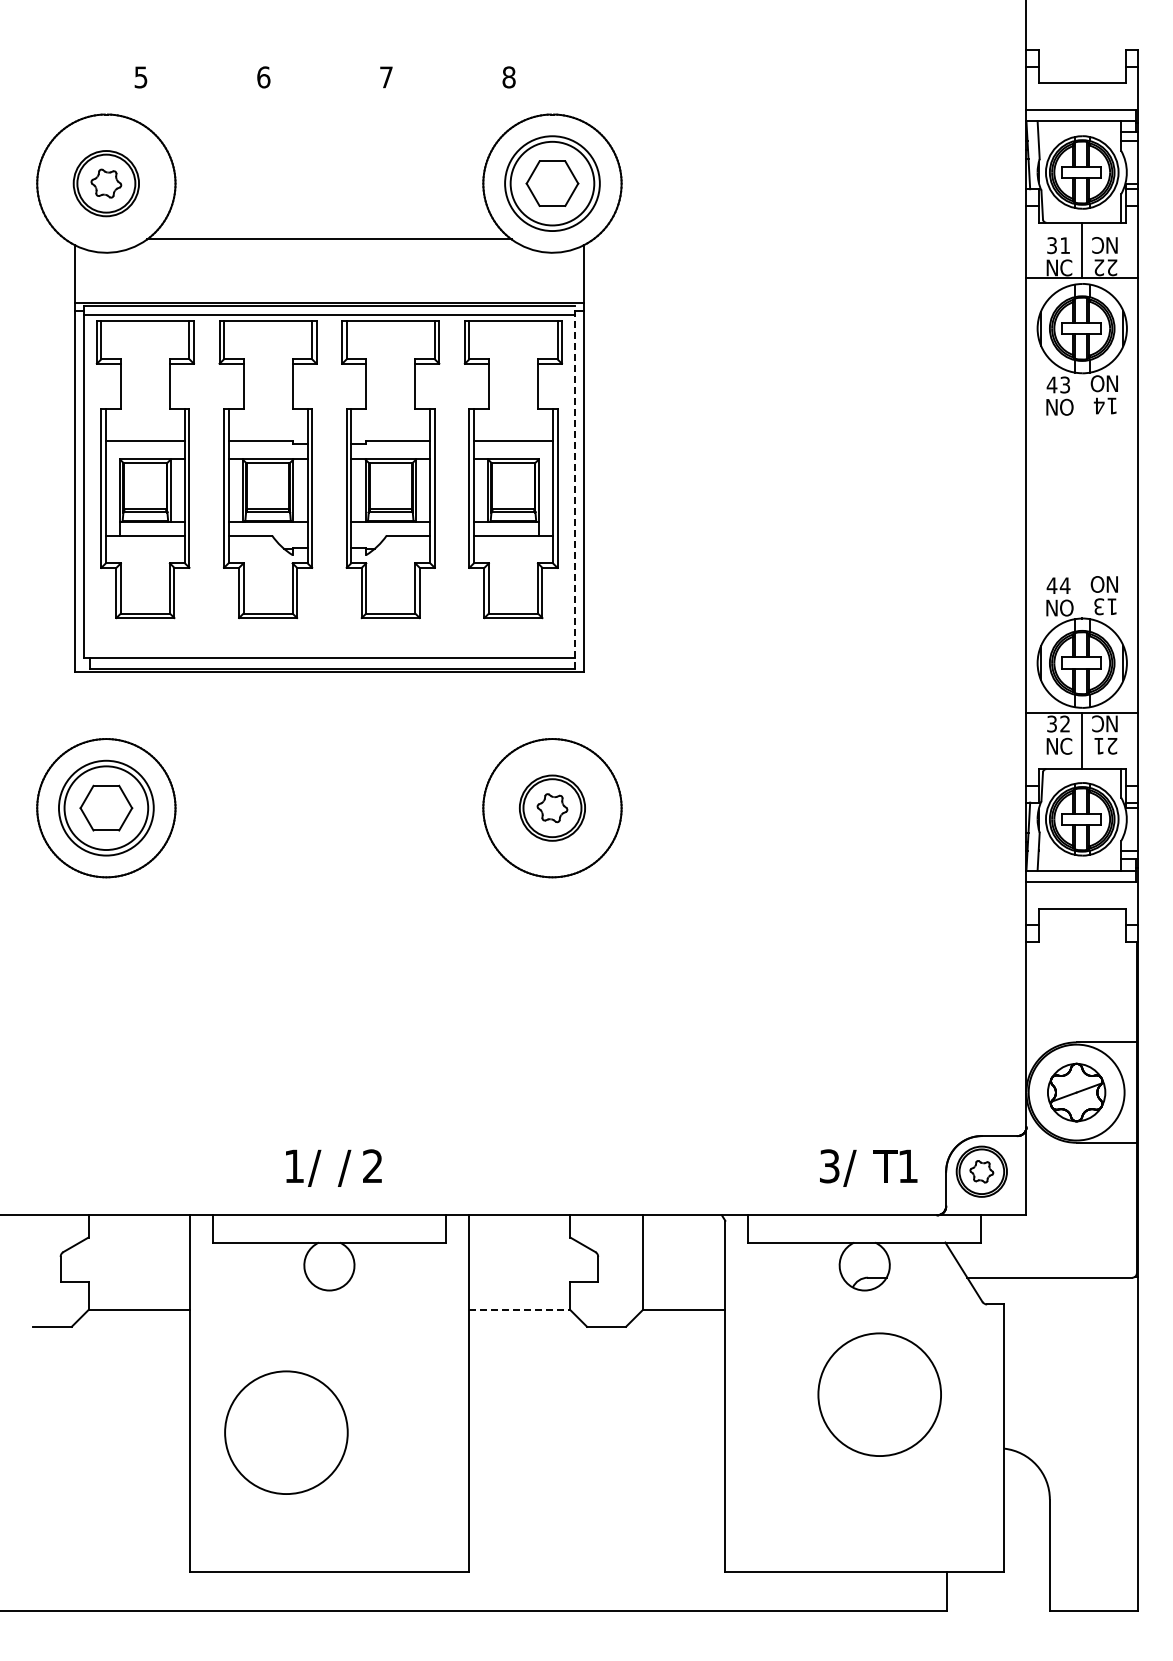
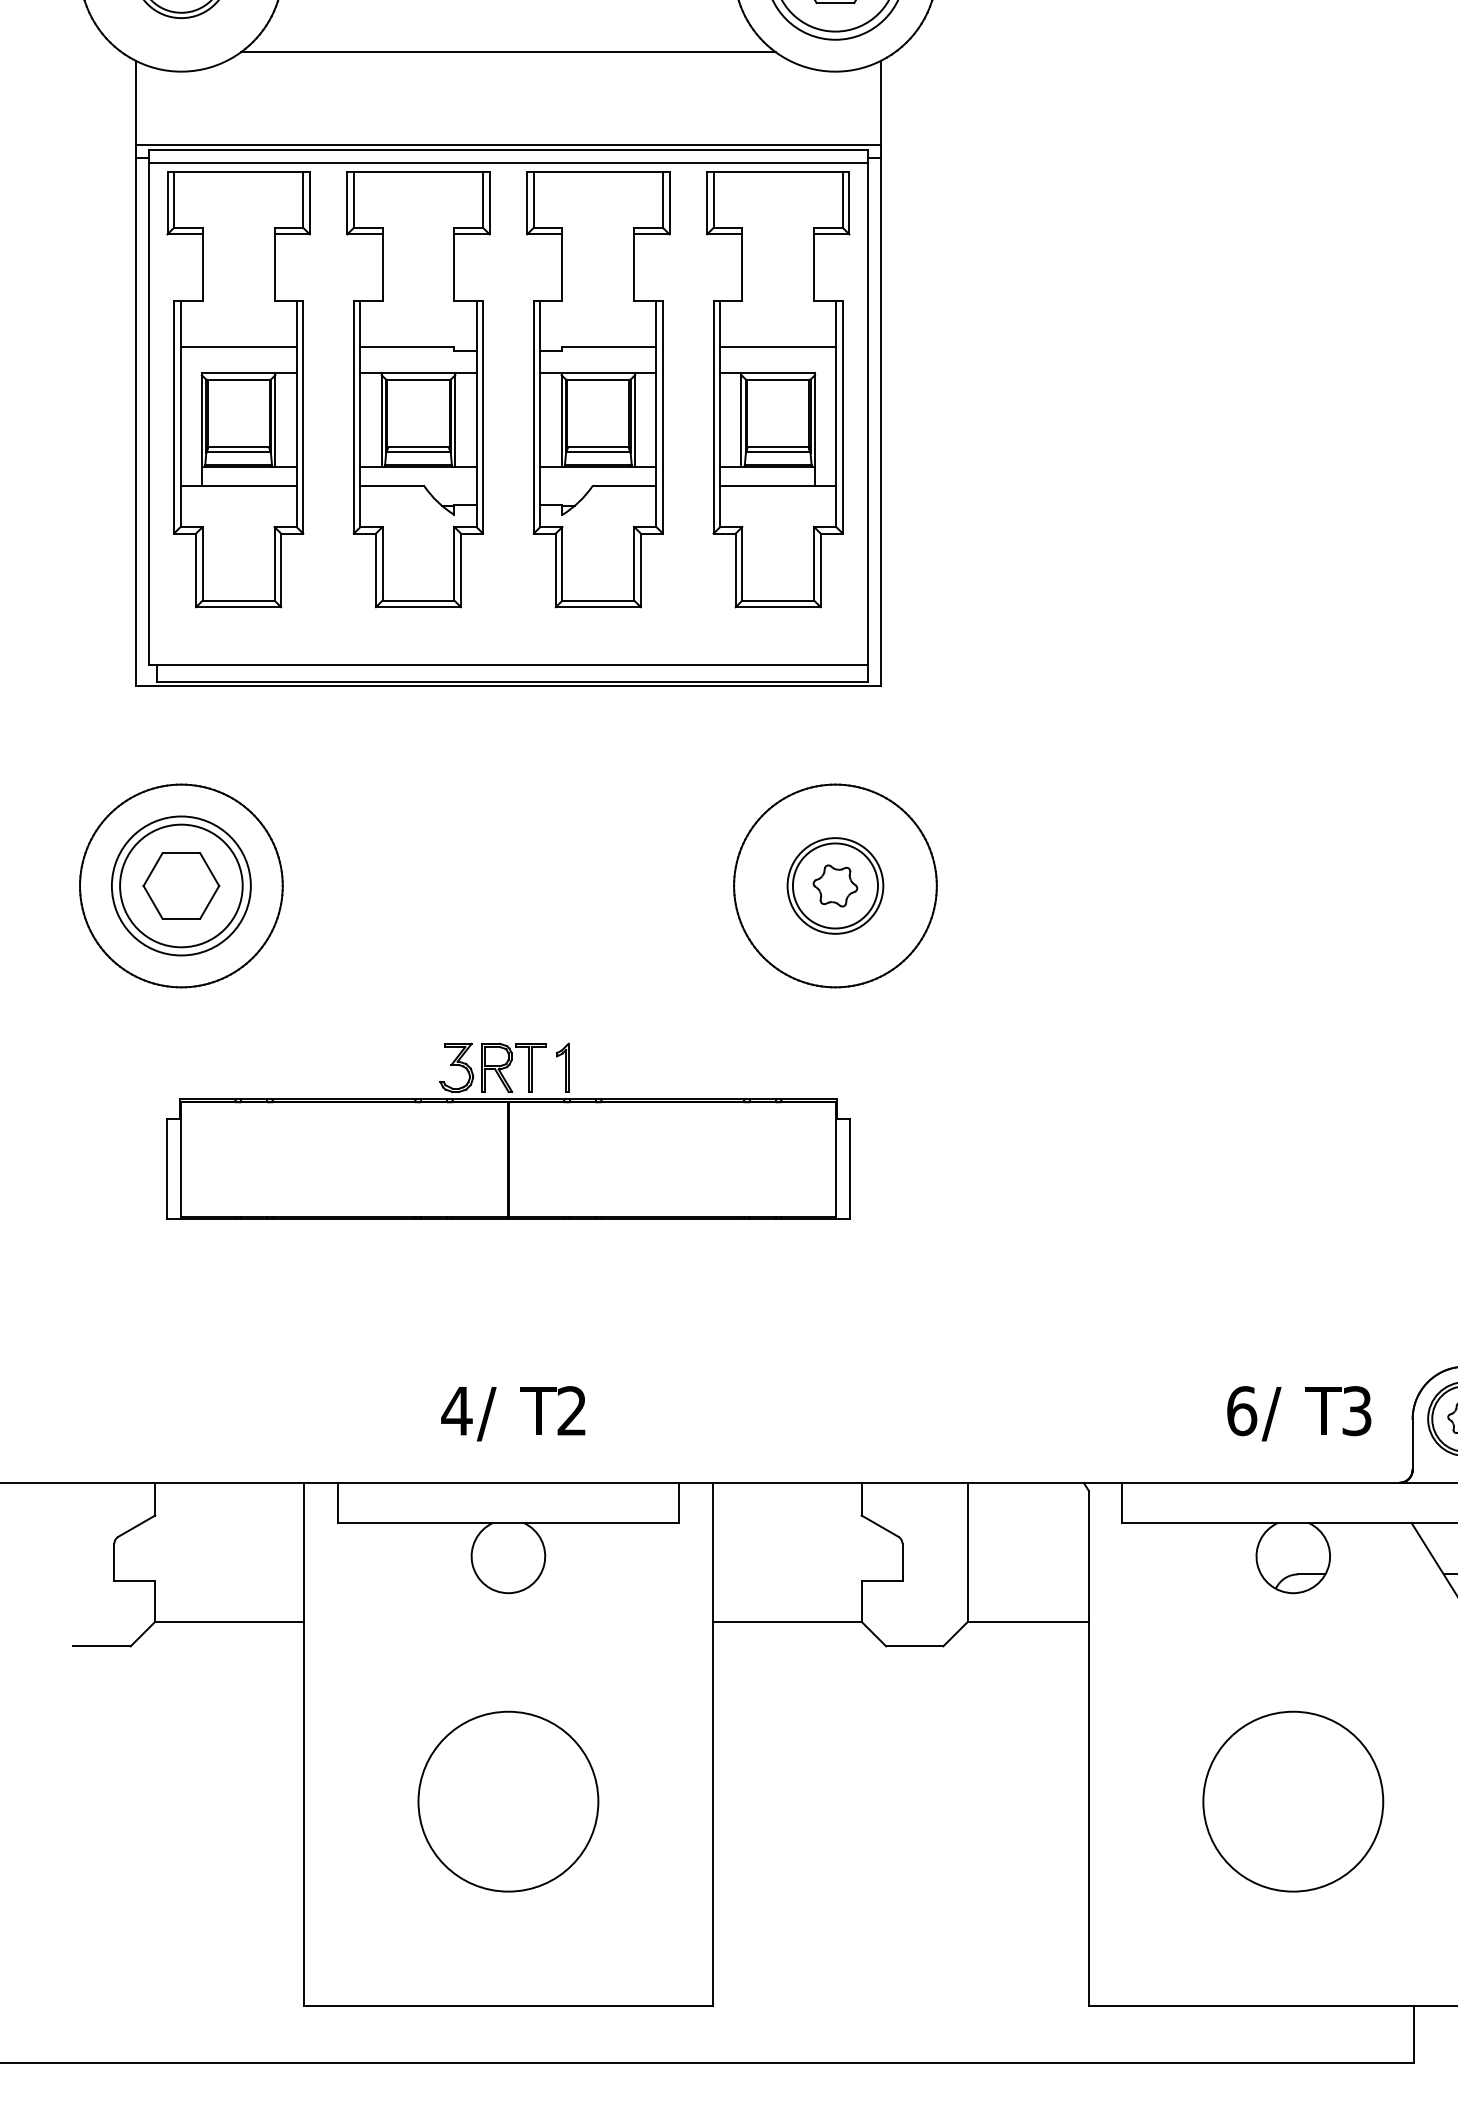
line: (574, 487) -> (867, 415), dashed -> solid
part: (329, 974) -> (508, 1129), added
text: (294, 1165) -> (457, 1409), 1 -> 4
text: (829, 1166) -> (1241, 1411), 3 -> 6
text: (907, 1166) -> (1355, 1411), 1 -> 3
text: (349, 1167) -> (537, 1412), / -> T
line: (519, 1310) -> (787, 1622), dashed -> solid
circle: (879, 1394) -> (1292, 1801), moved
circle: (286, 1432) -> (508, 1801), moved

